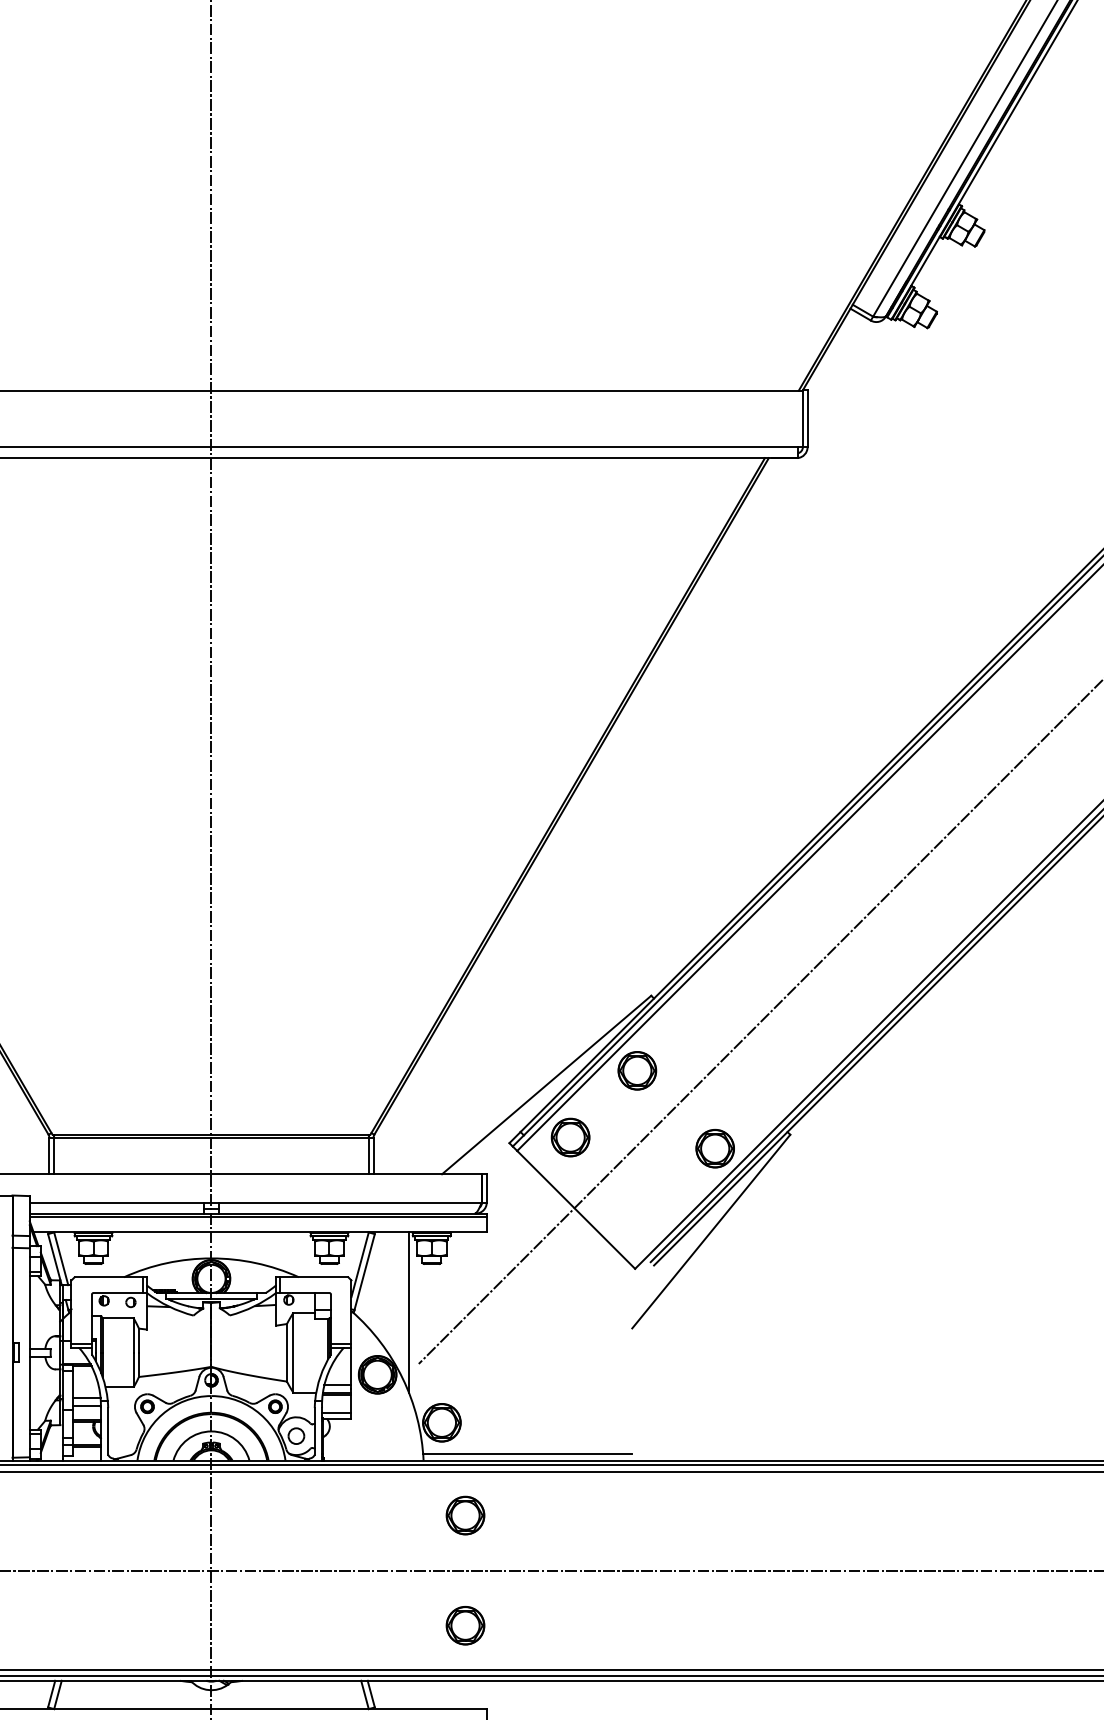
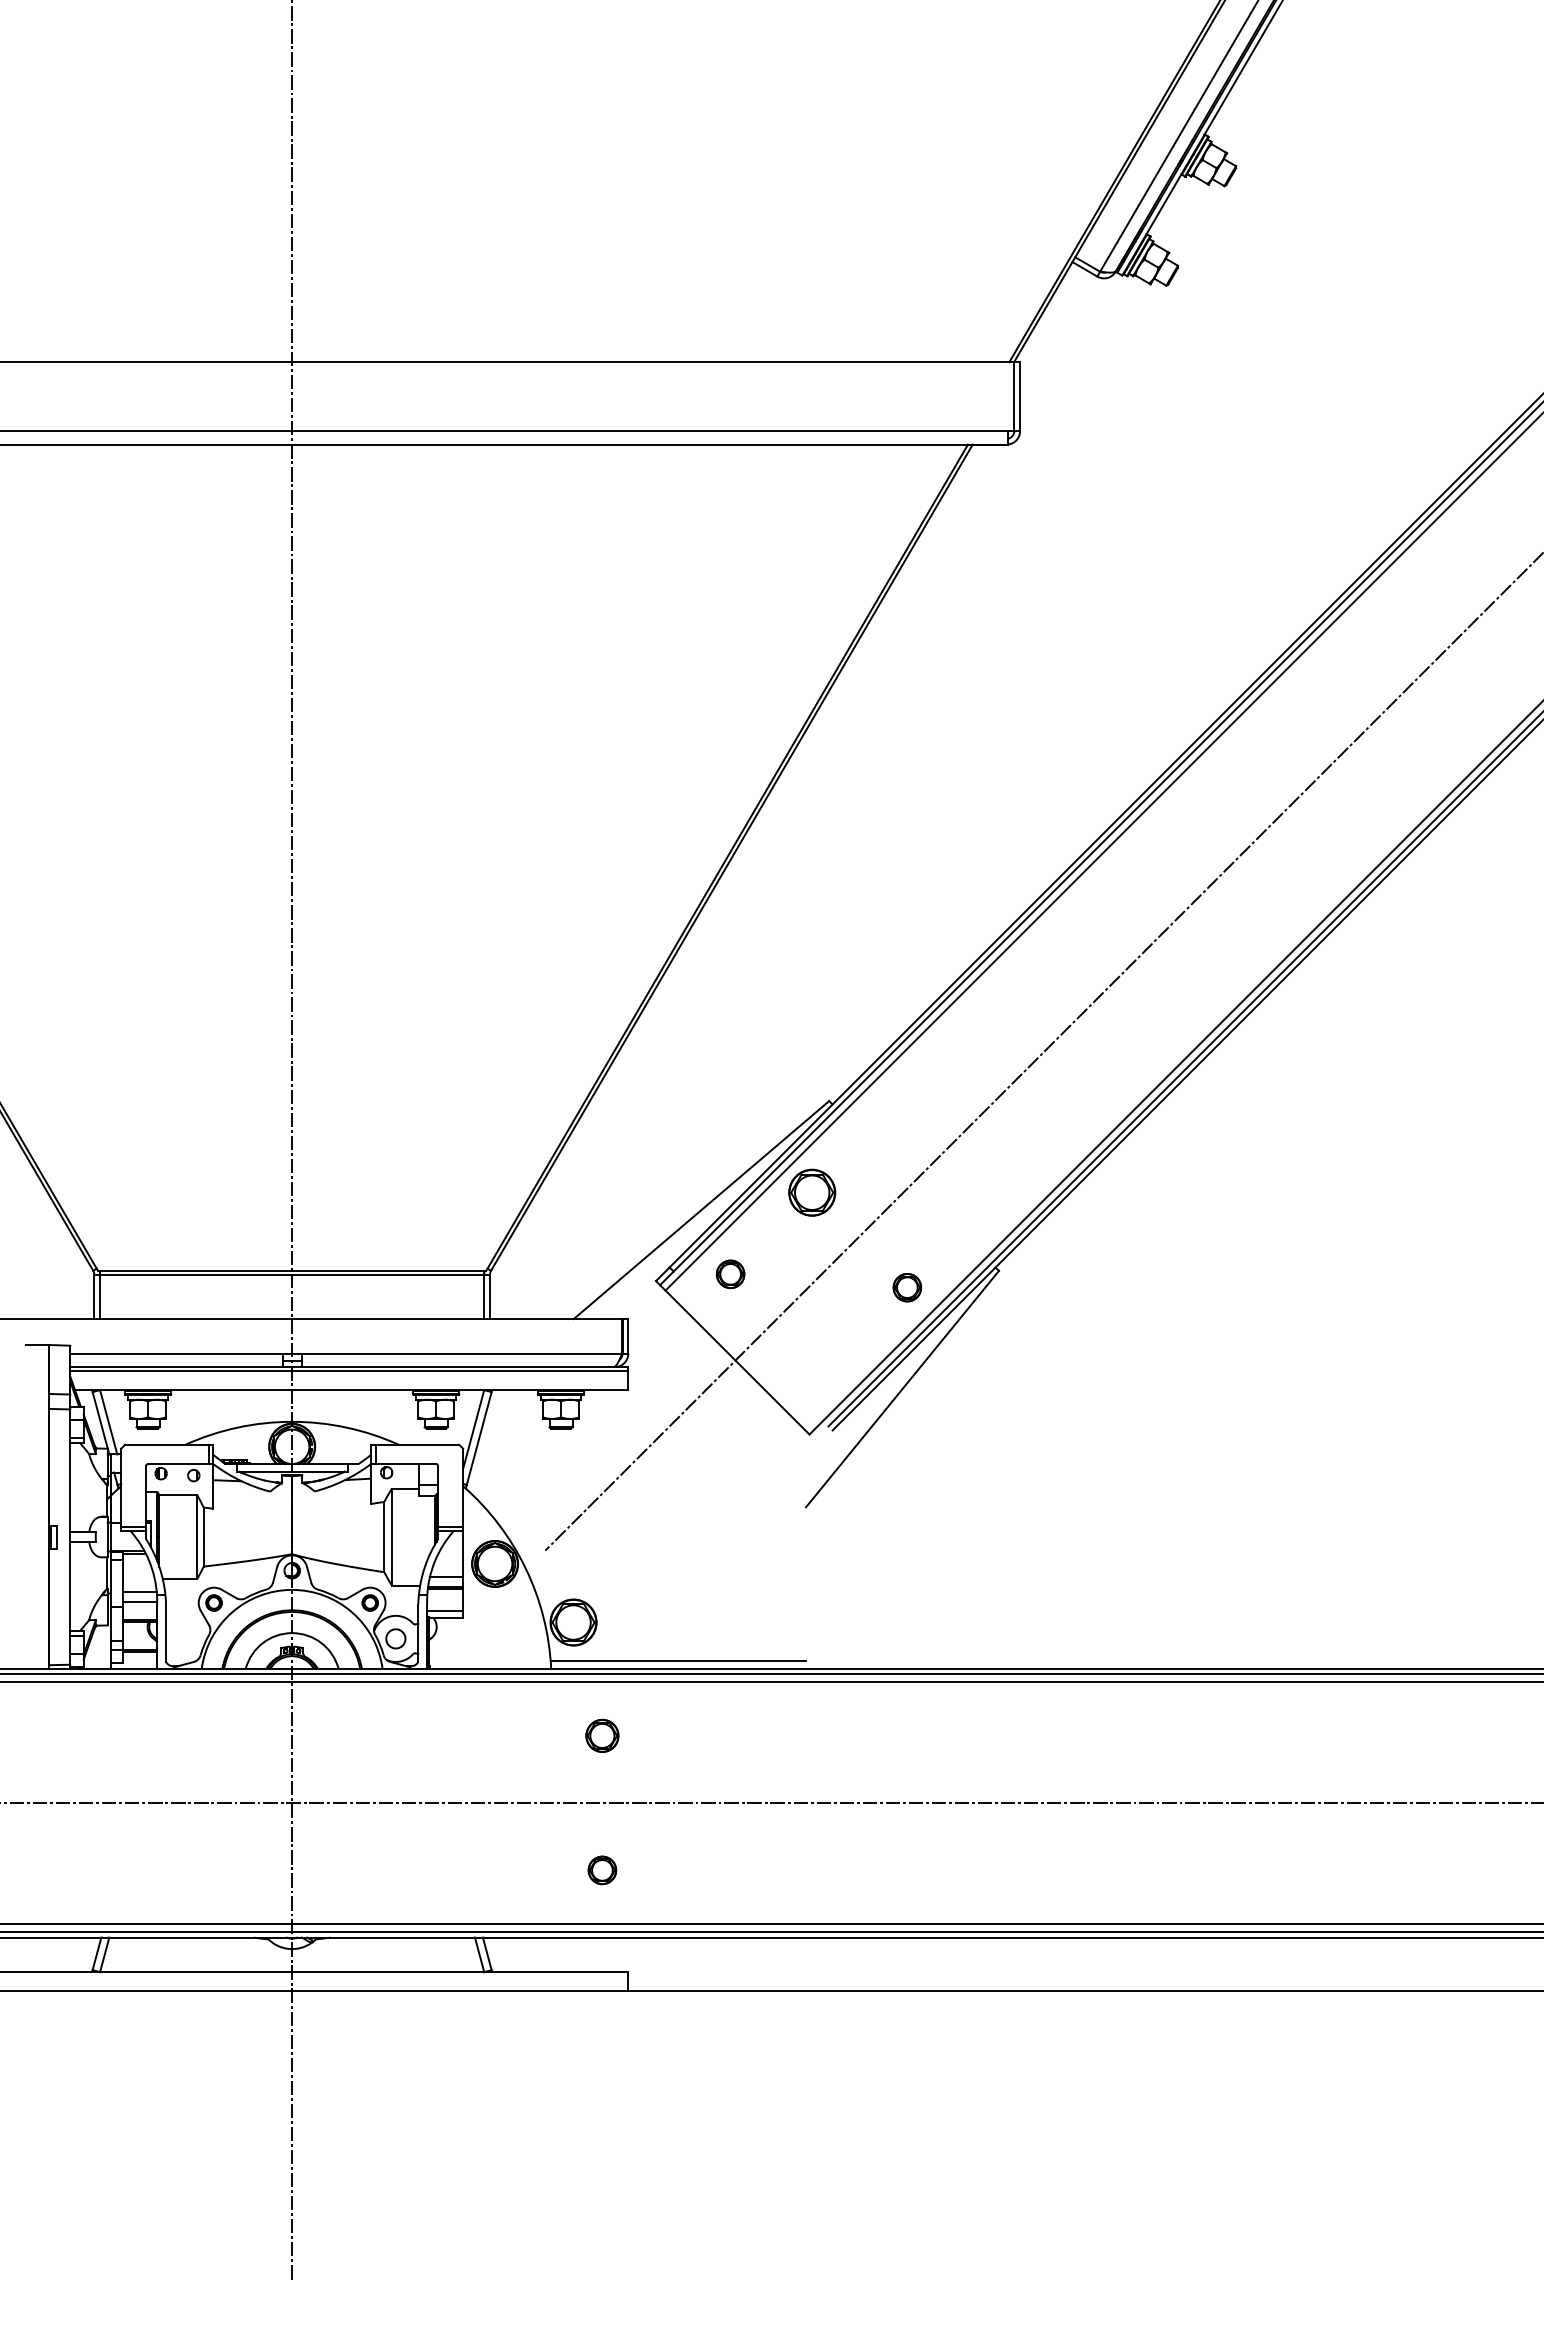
part: (570, 1137) -> (730, 1274), size x0.6
part: (715, 1148) -> (907, 1287), size x0.6
line: (409, 1312) -> (533, 1487), removed
part: (465, 1515) -> (602, 1735), size x0.7
part: (465, 1625) -> (602, 1870), size x0.6

